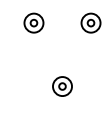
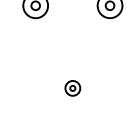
part: (62, 86) -> (72, 88), size x0.6

